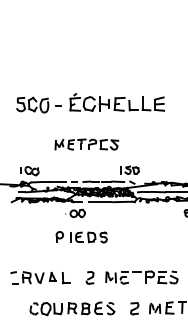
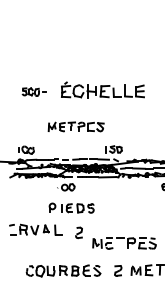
part: (38, 104) -> (33, 91), size x0.6
part: (40, 277) -> (35, 229), moved
part: (89, 277) -> (78, 232), moved

